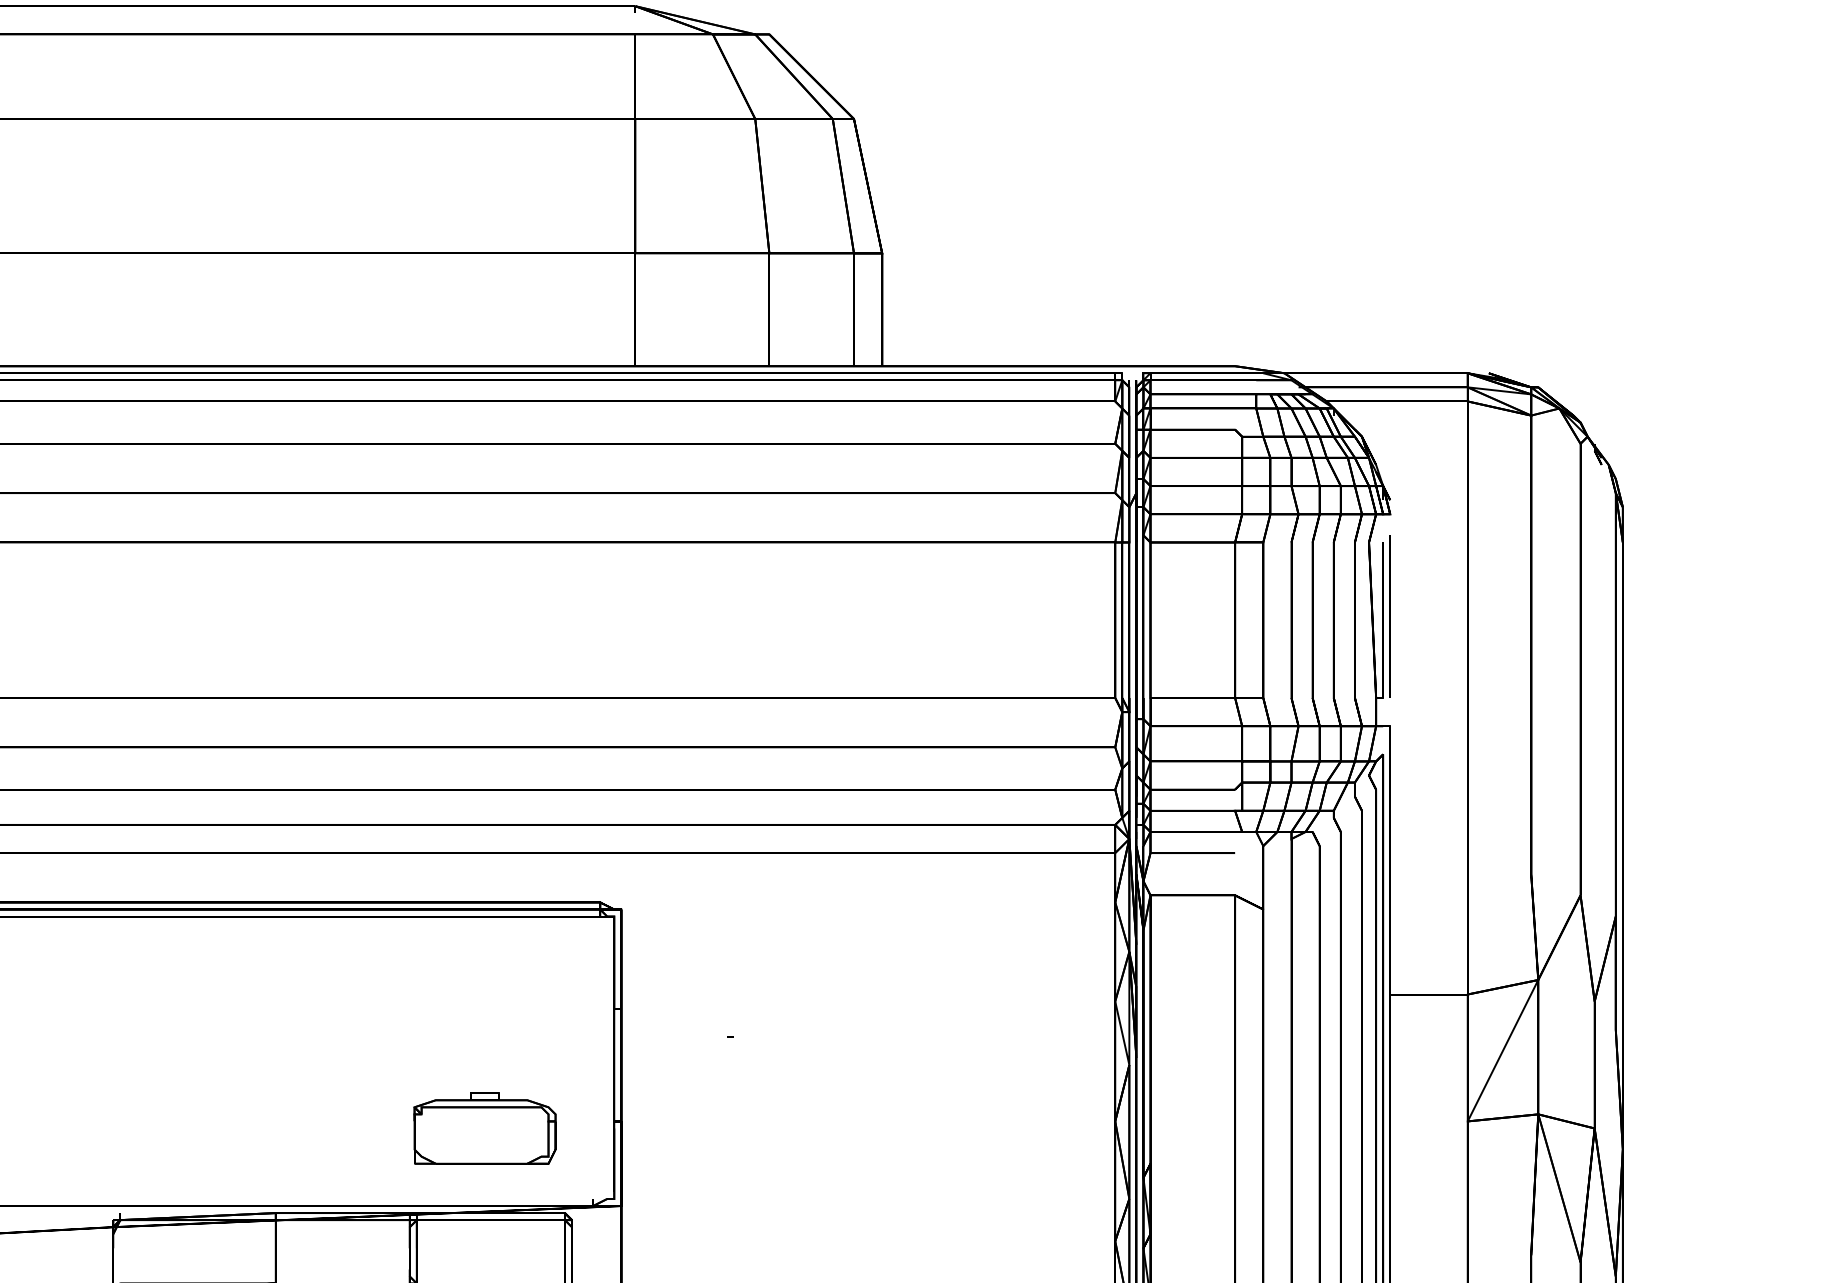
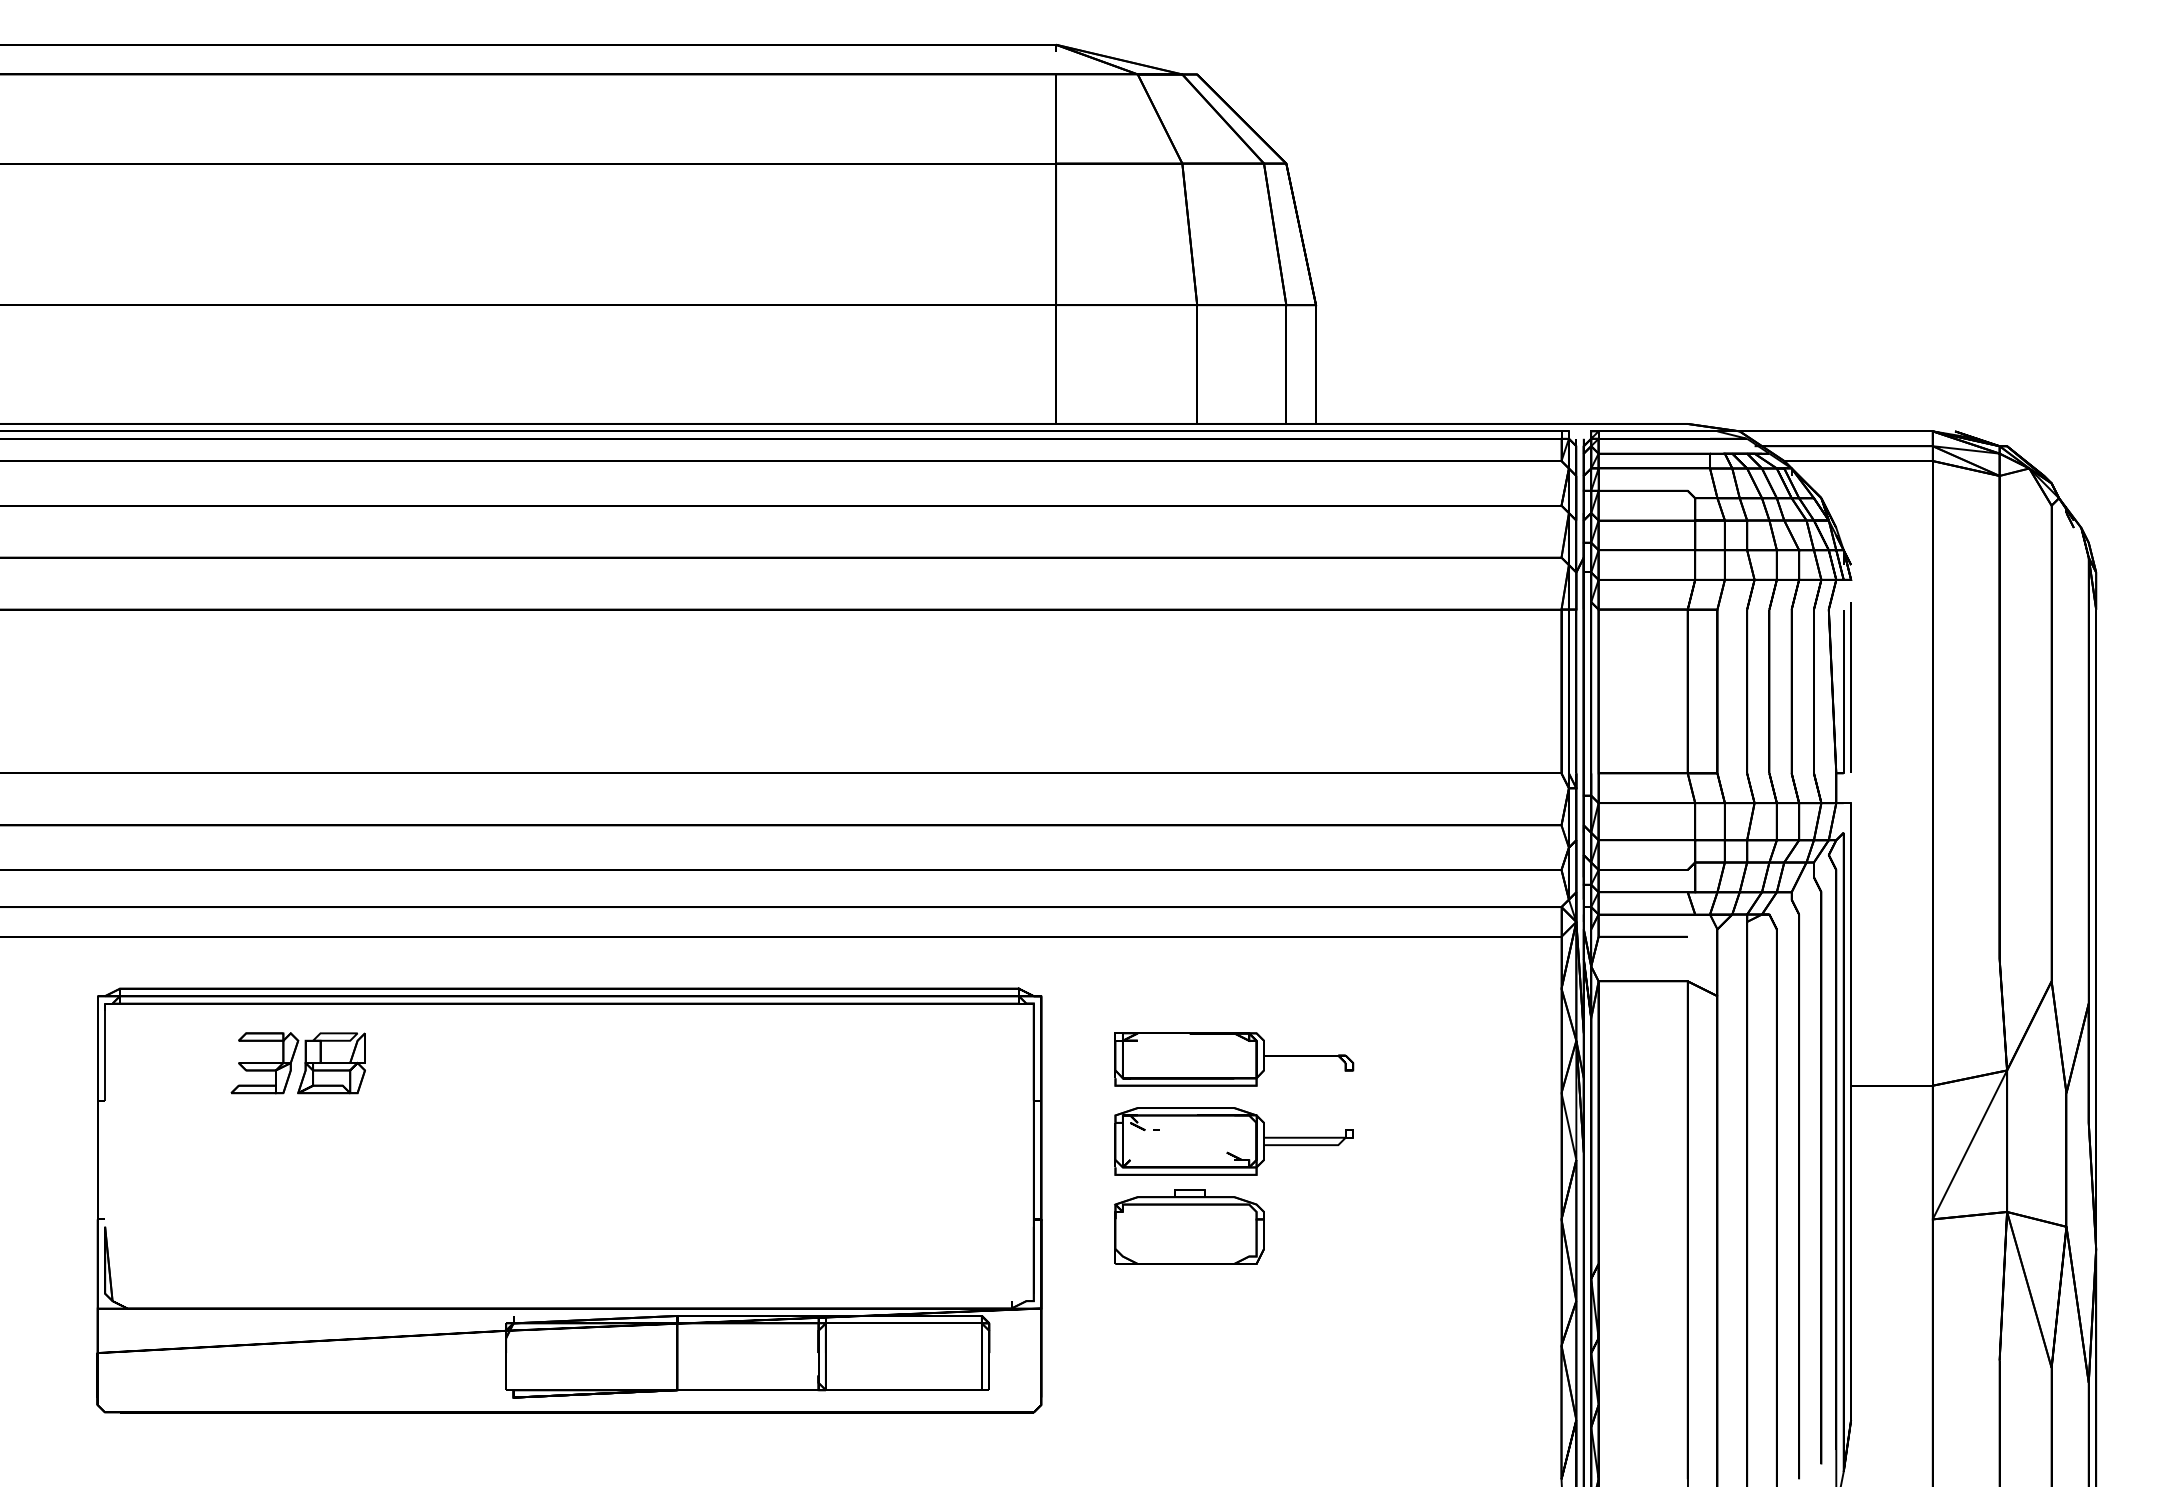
part: (804, 969) -> (1234, 1059), added
part: (803, 1047) -> (1233, 1141), added
part: (484, 1128) -> (1189, 1226), moved

